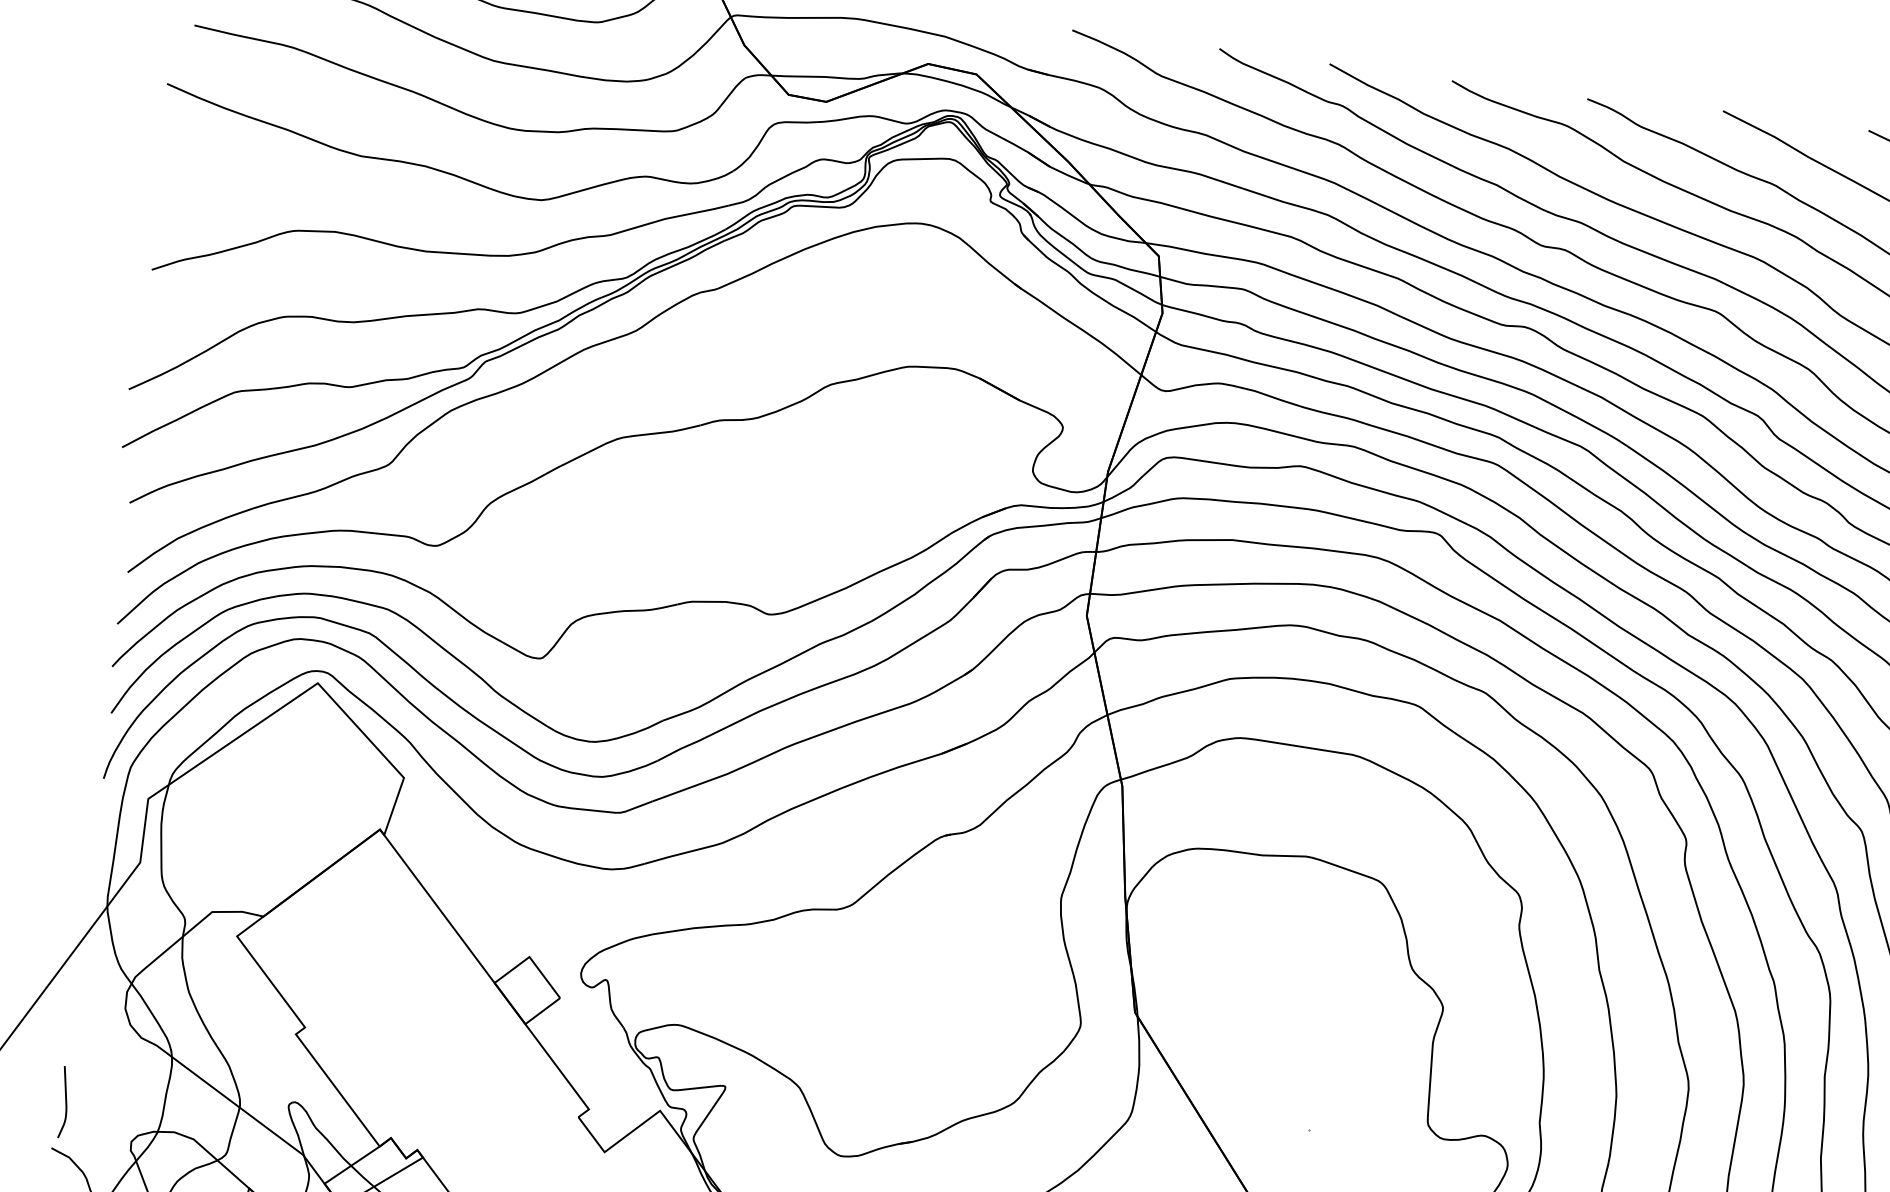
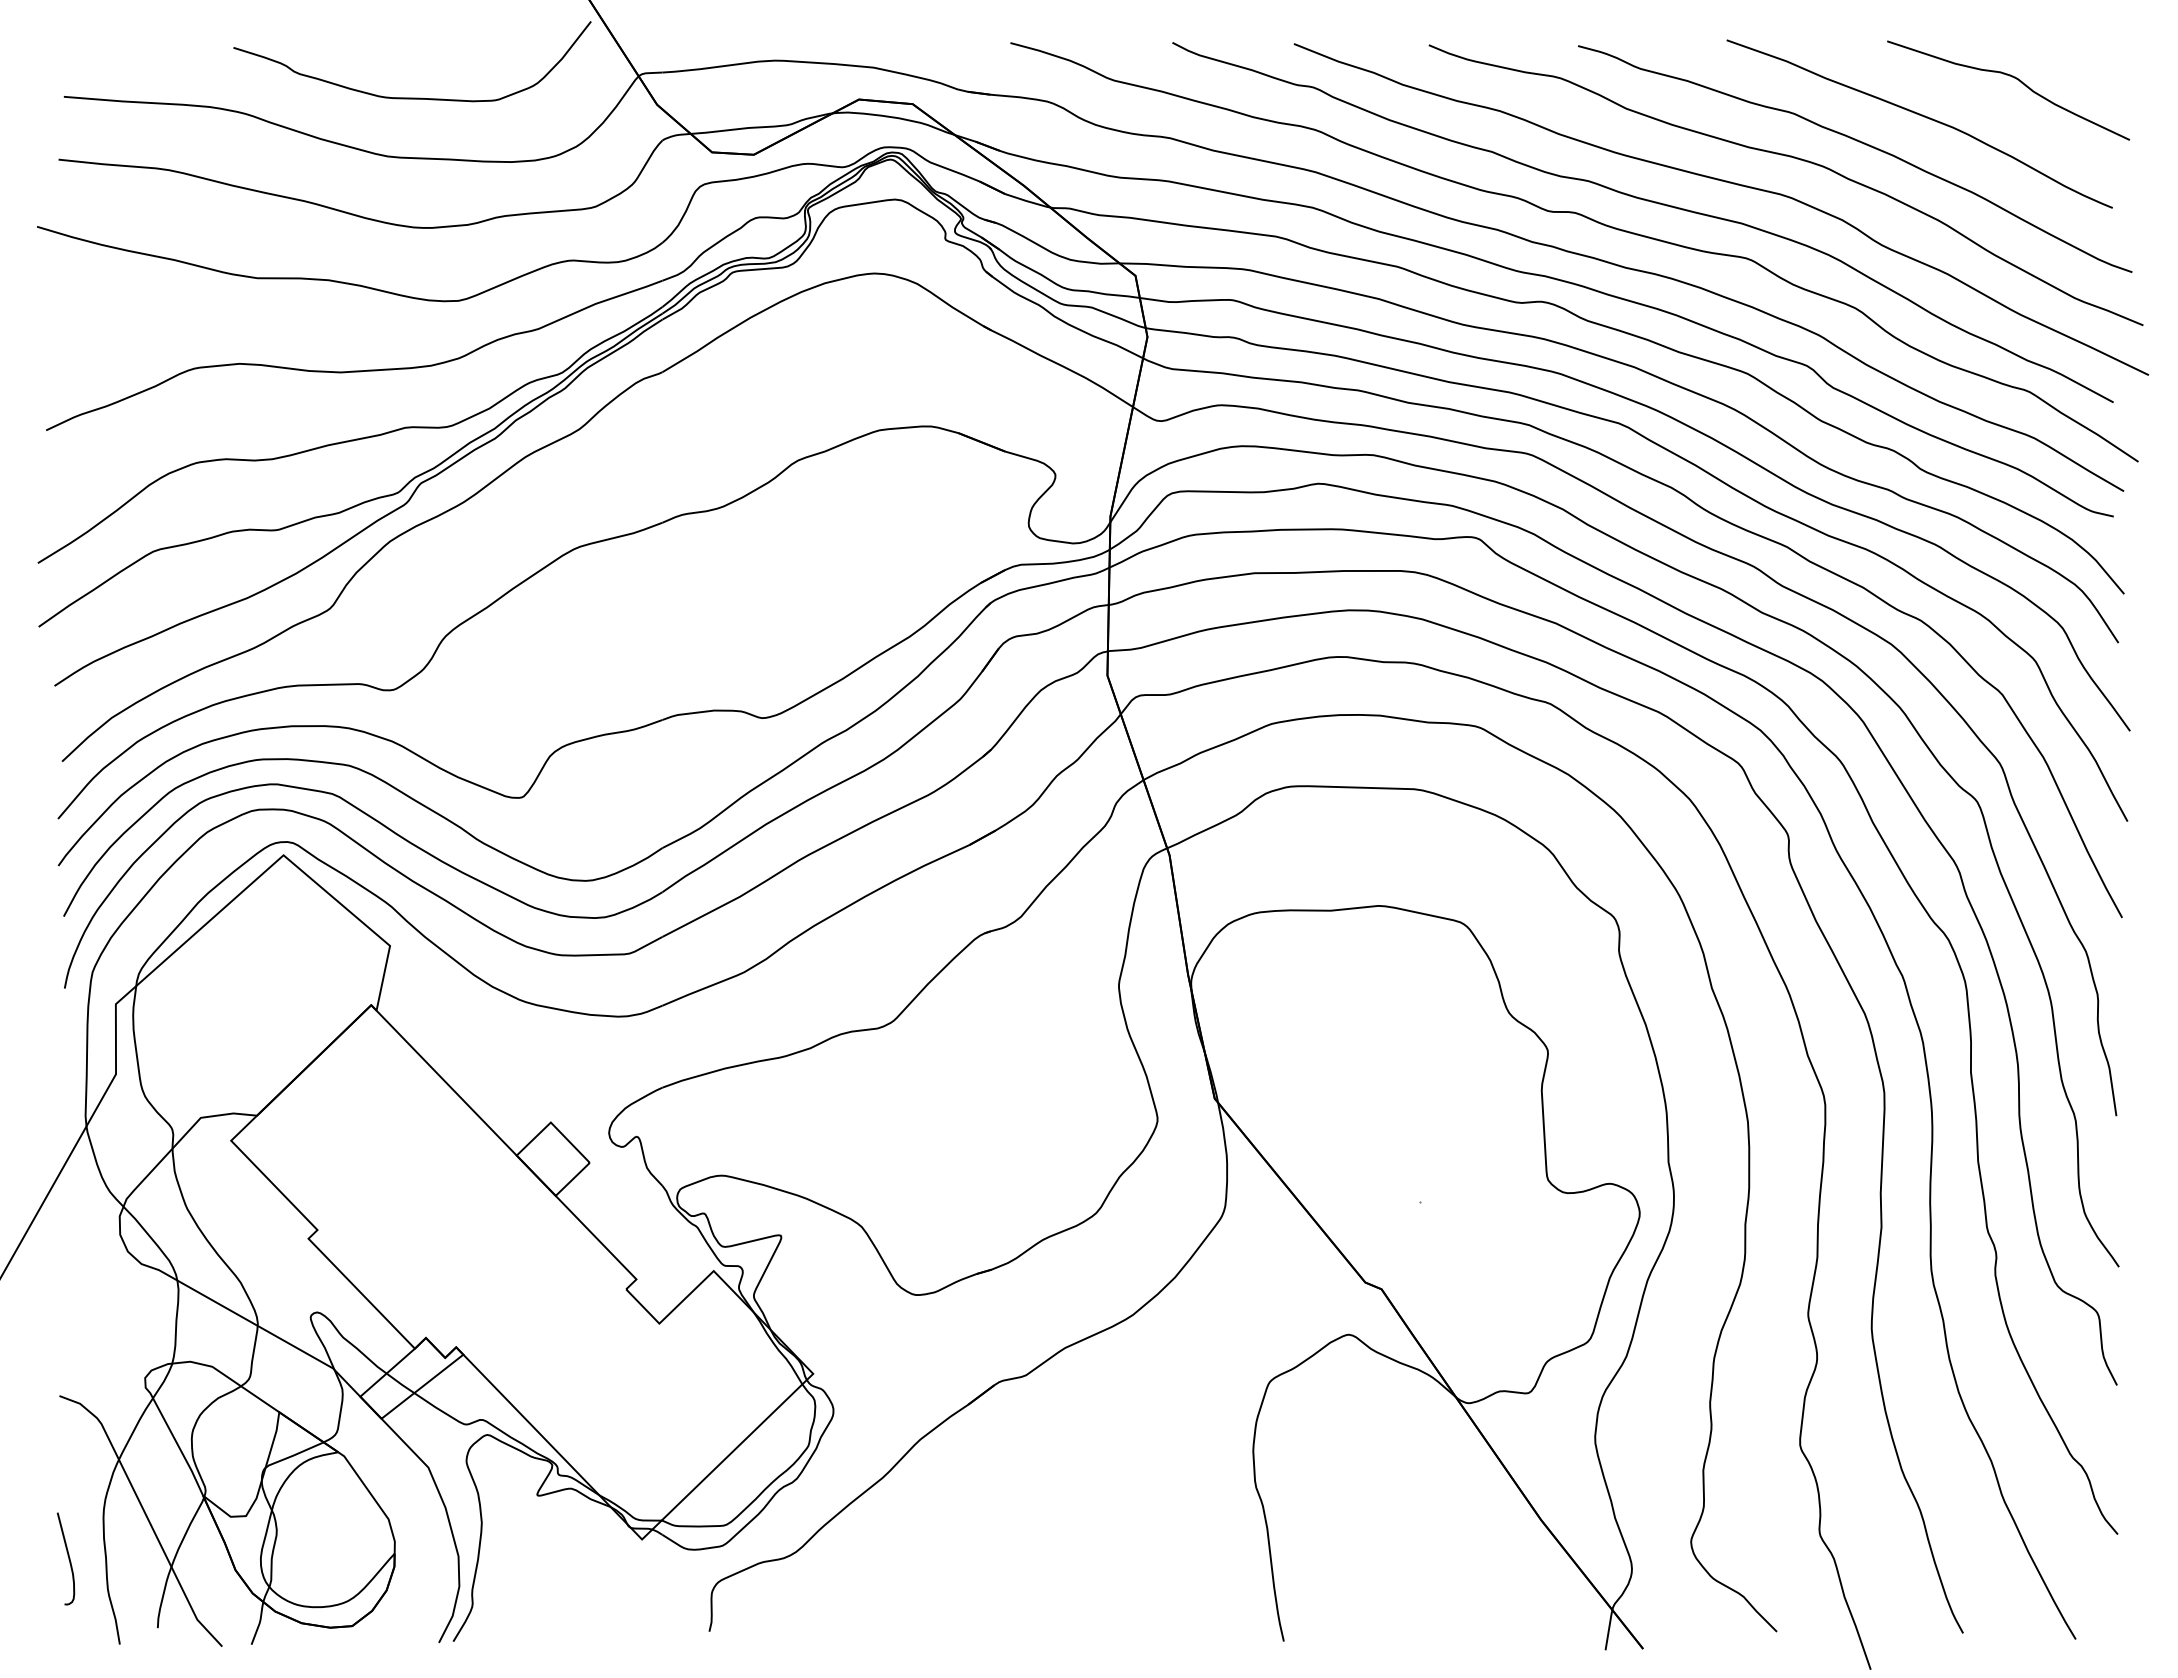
curve: (65, 1102) -> (68, 1344), removed

